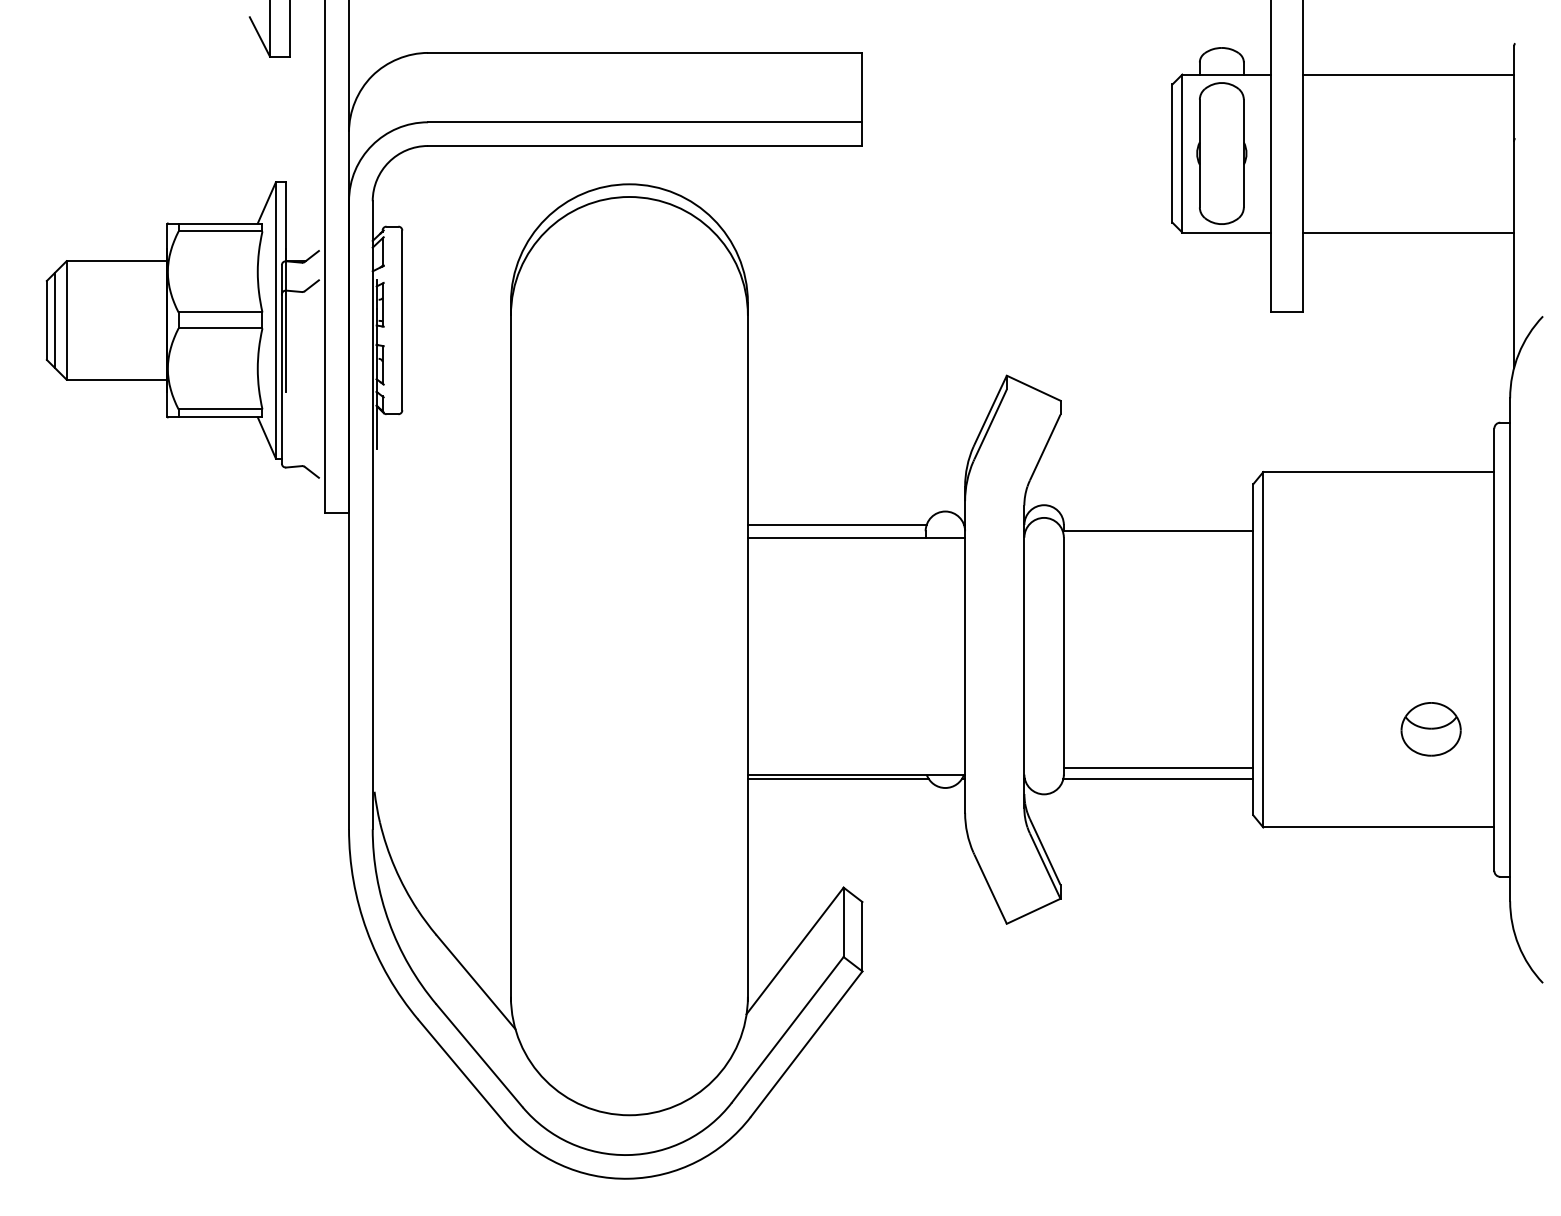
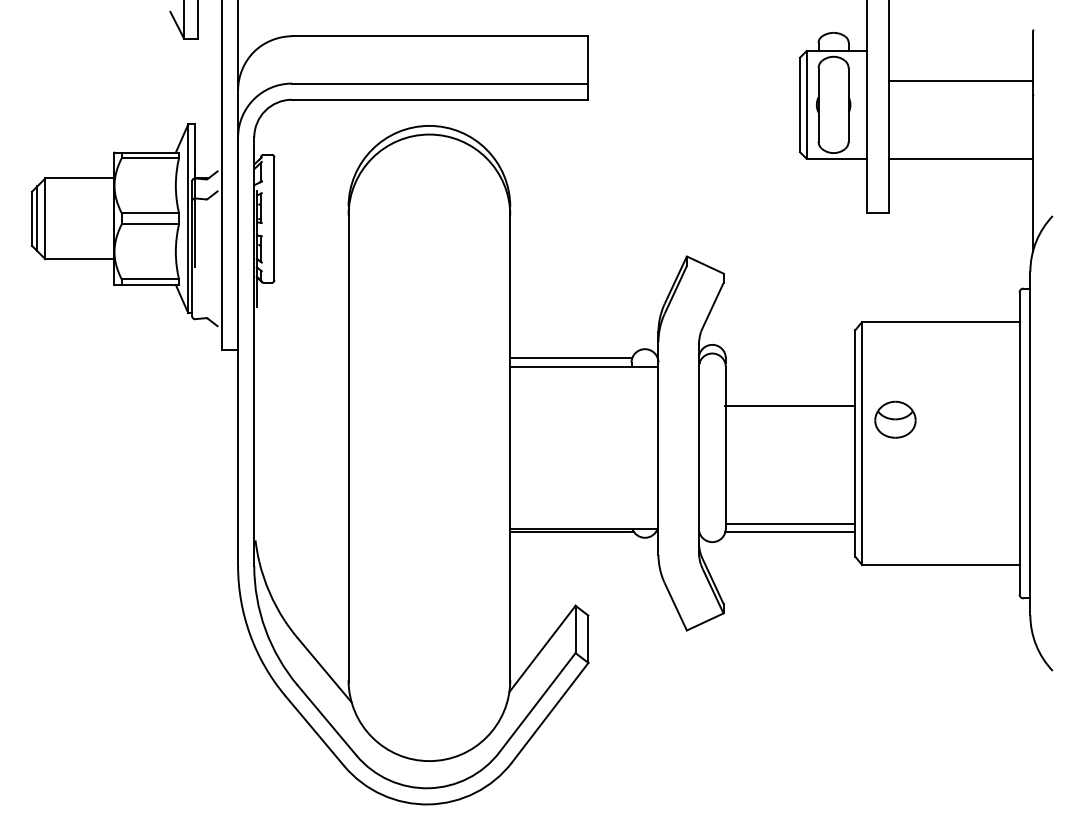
line: (1407, 75) -> (960, 81), moved
line: (1158, 531) -> (790, 405), moved
part: (1431, 728) -> (895, 419), moved

